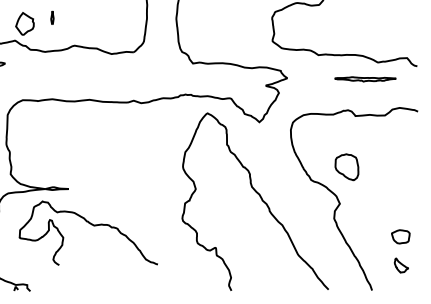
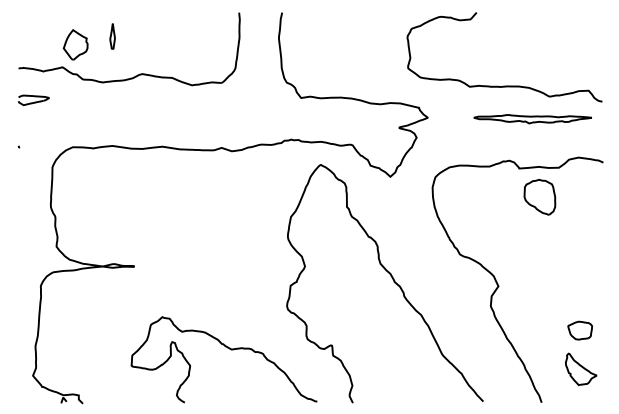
part: (52, 17) -> (112, 36), size x1.43
part: (365, 79) -> (532, 119), size x1.43
part: (346, 167) -> (539, 197), moved
curve: (92, 225) -> (229, 349), moved
part: (401, 265) -> (581, 368), size x1.67

